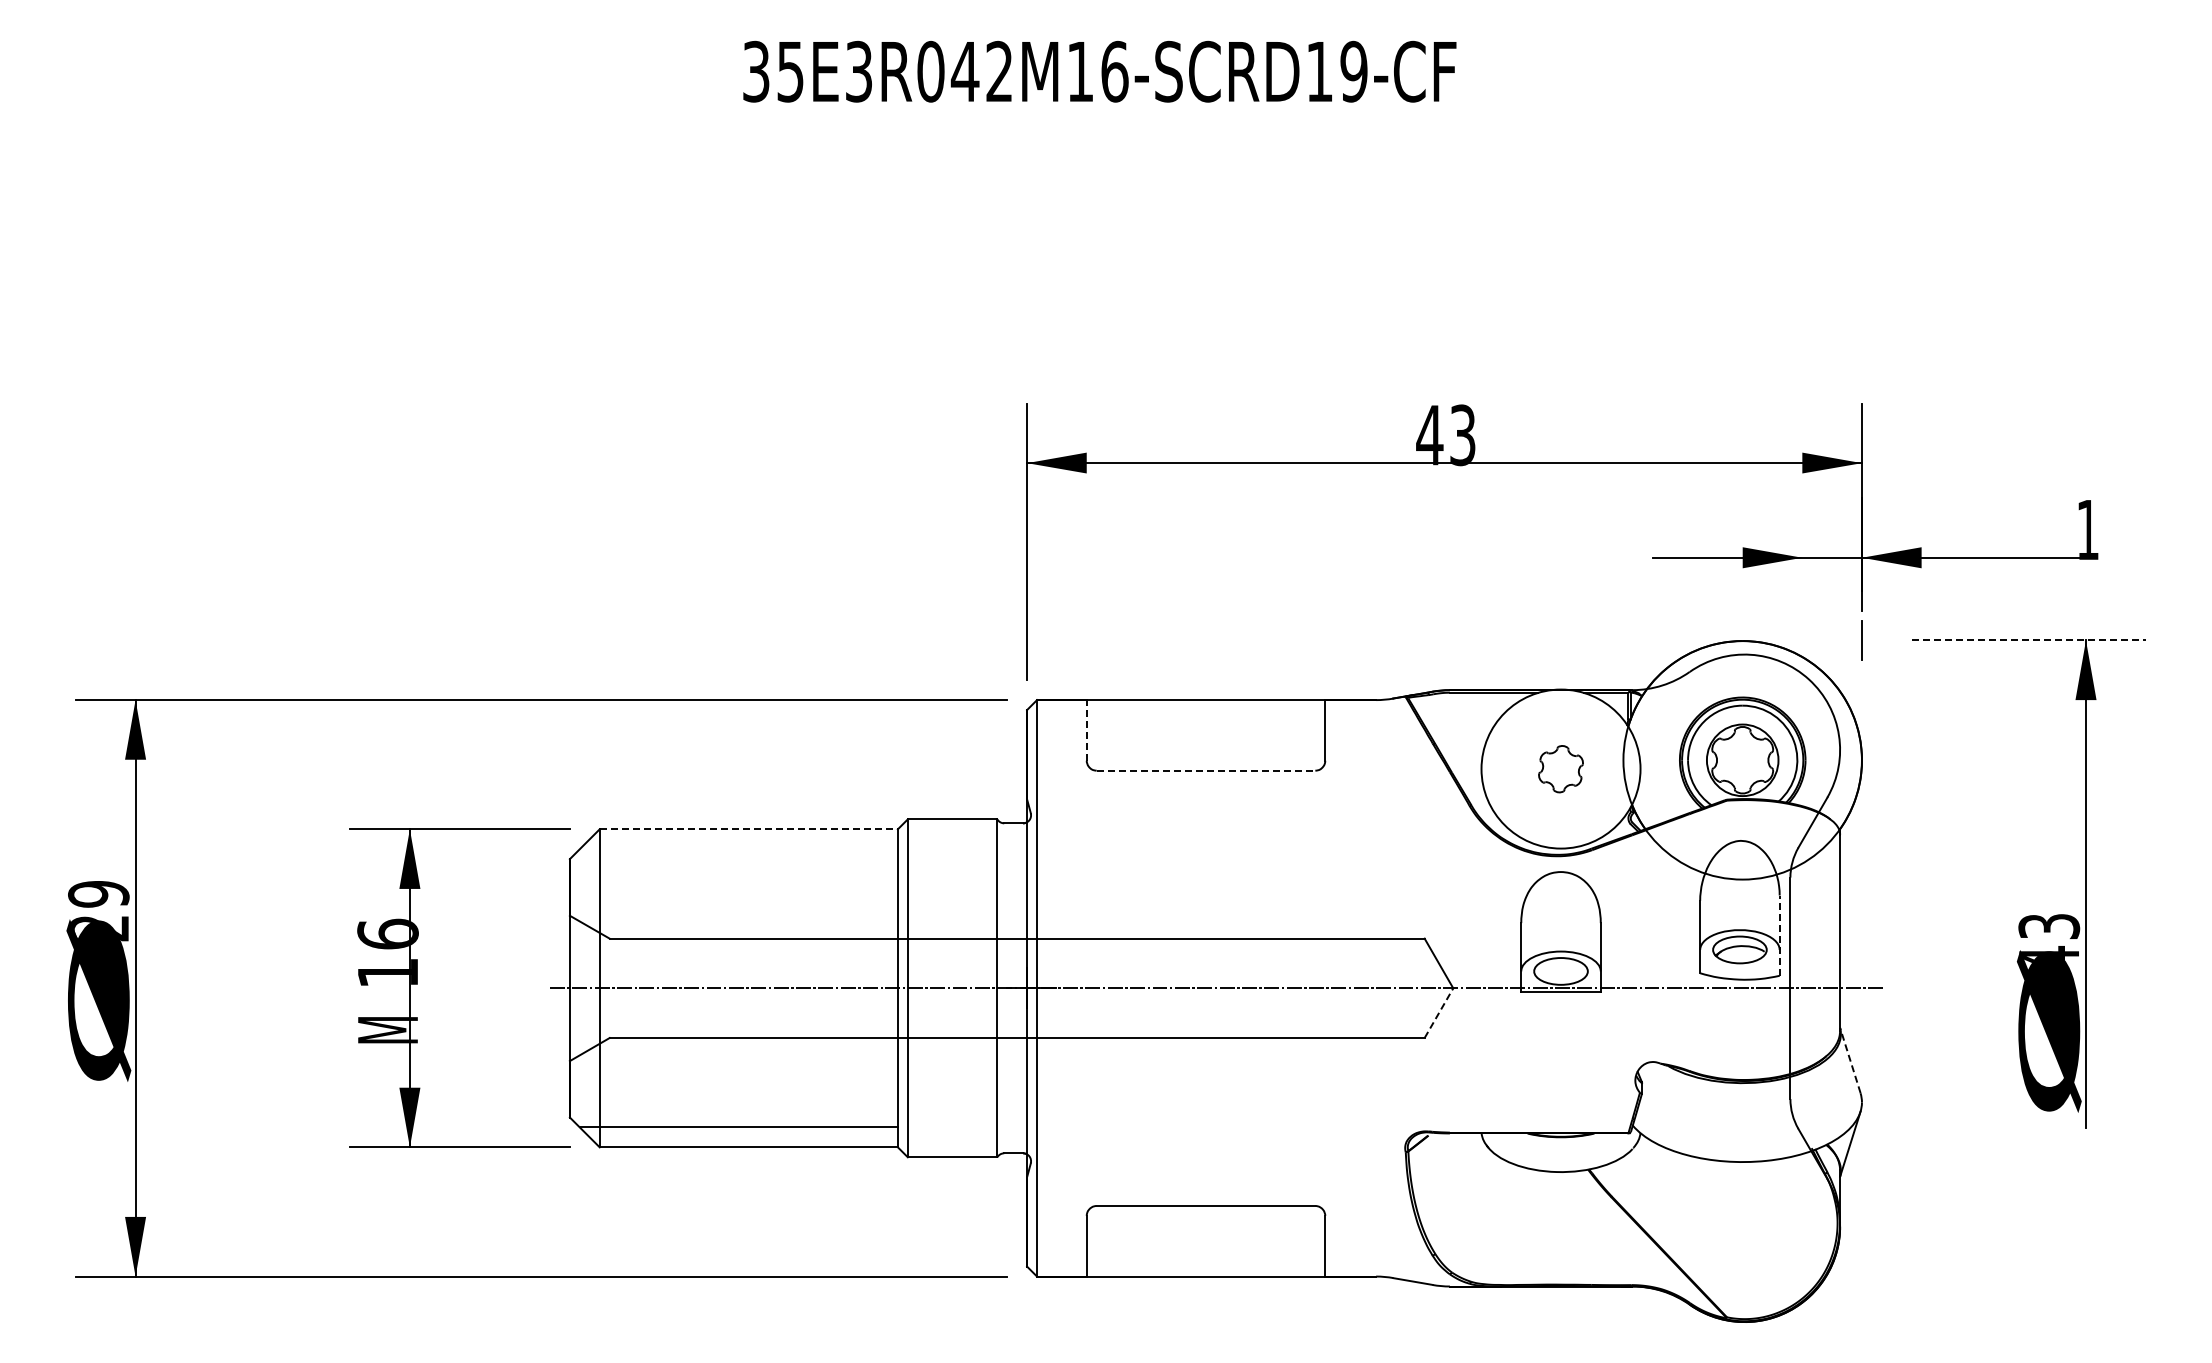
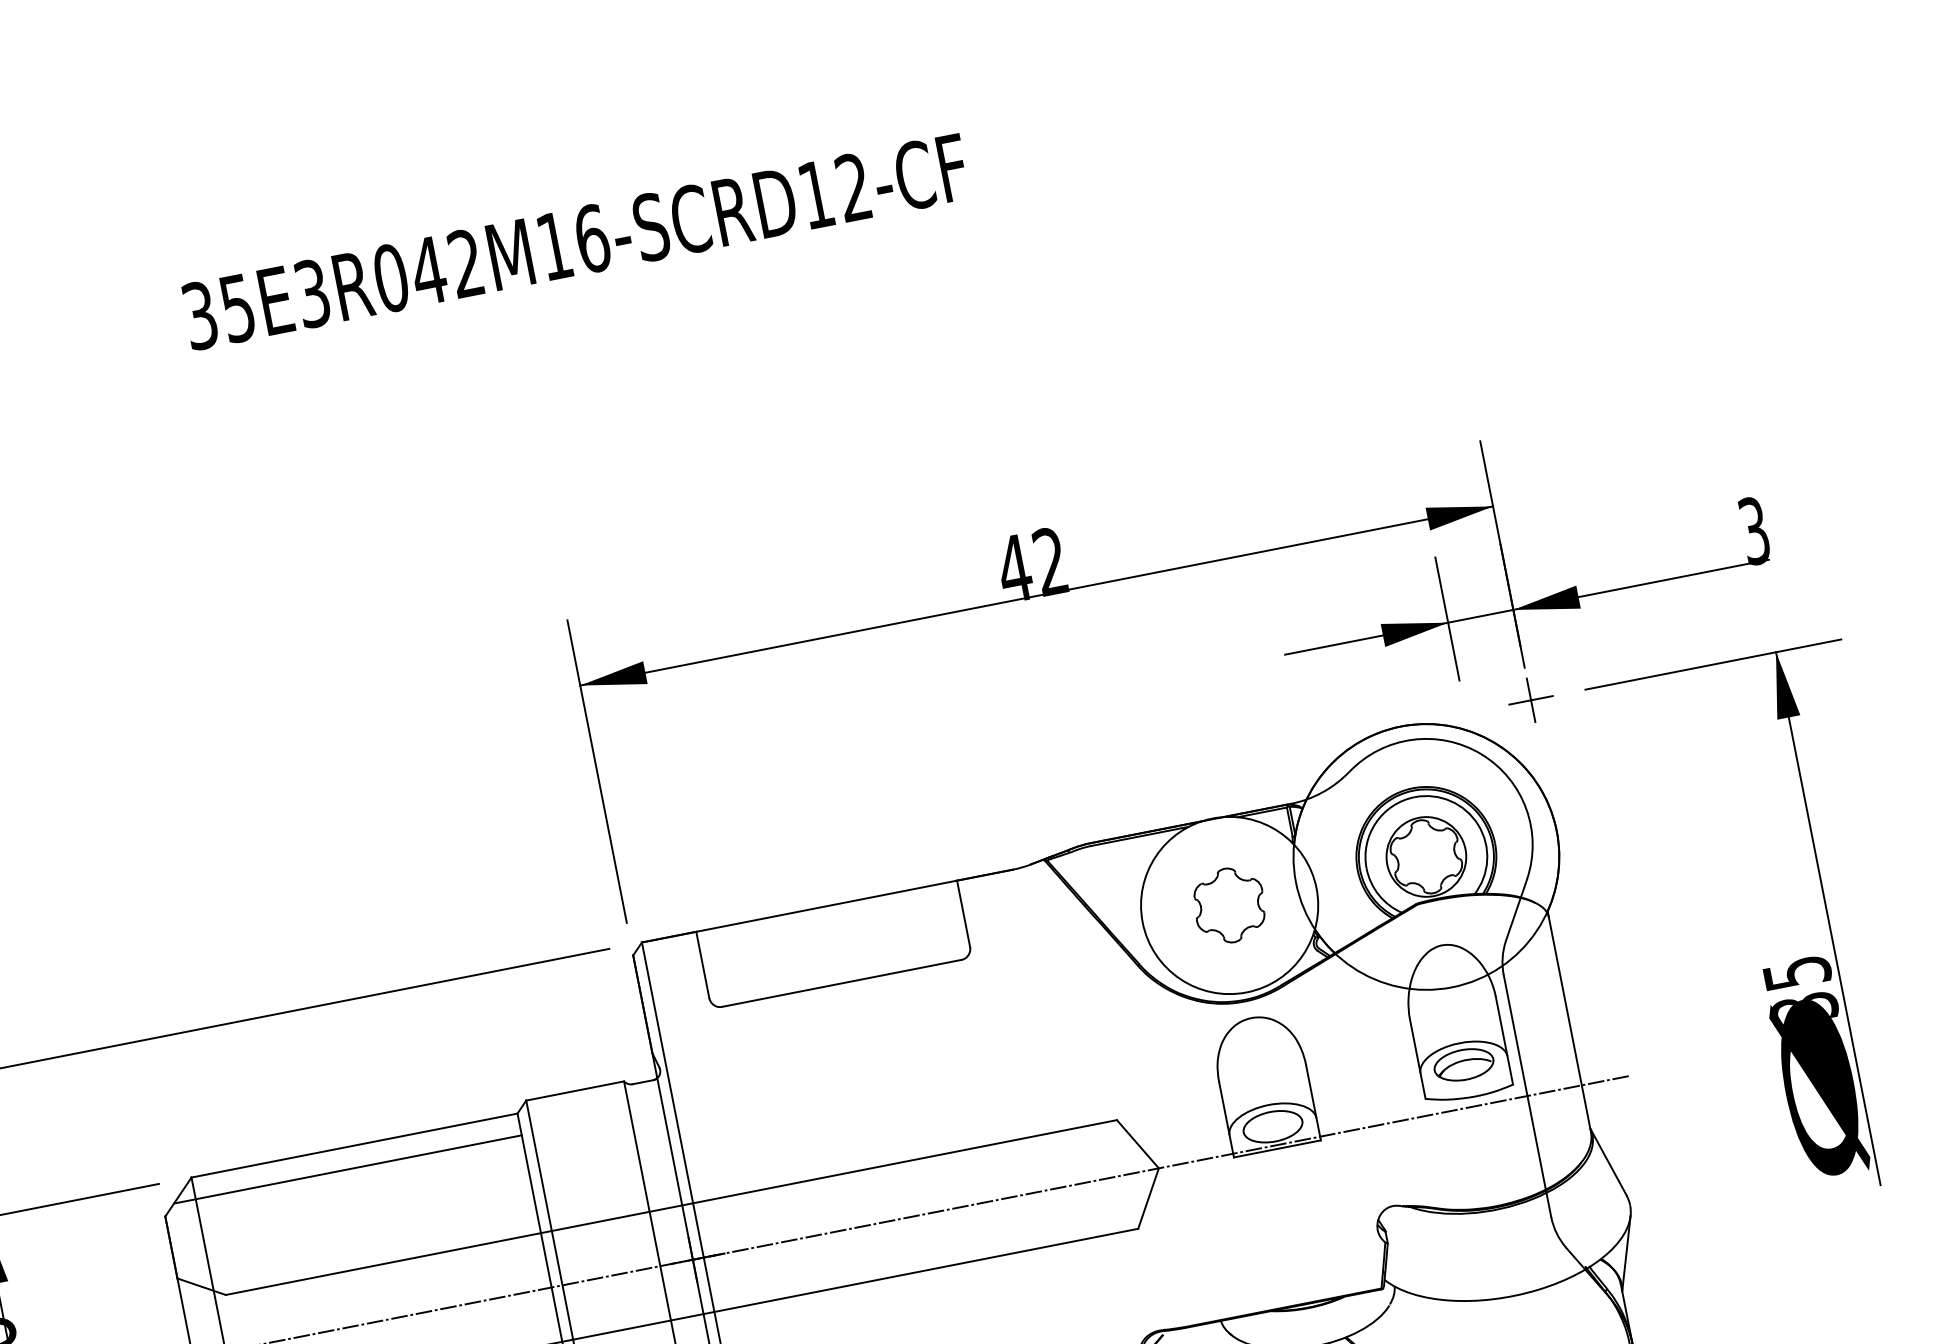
text: (1353, 71) -> (853, 187), 35E3R042M16-SCRD19-CF -> 35E3R042M16-SCRD12-CF
text: (1462, 435) -> (1050, 561), 43 -> 42
text: (2087, 529) -> (1753, 530), 1 -> 3
line: (1802, 554) -> (1447, 619), added
line: (1861, 640) -> (1530, 700), added
line: (2028, 640) -> (1713, 664), dashed -> solid
line: (1086, 729) -> (702, 964), dashed -> solid
part: (1560, 769) -> (1229, 906), size x1.43
line: (1206, 770) -> (842, 983), dashed -> solid
line: (749, 829) -> (355, 1145), dashed -> solid
line: (738, 849) -> (347, 1169), added
line: (1779, 935) -> (1504, 1040), dashed -> solid
text: (2049, 942) -> (1800, 990), 43 -> 35
line: (1438, 1013) -> (1148, 1199), dashed -> solid
line: (1850, 1060) -> (1608, 1162), dashed -> solid

